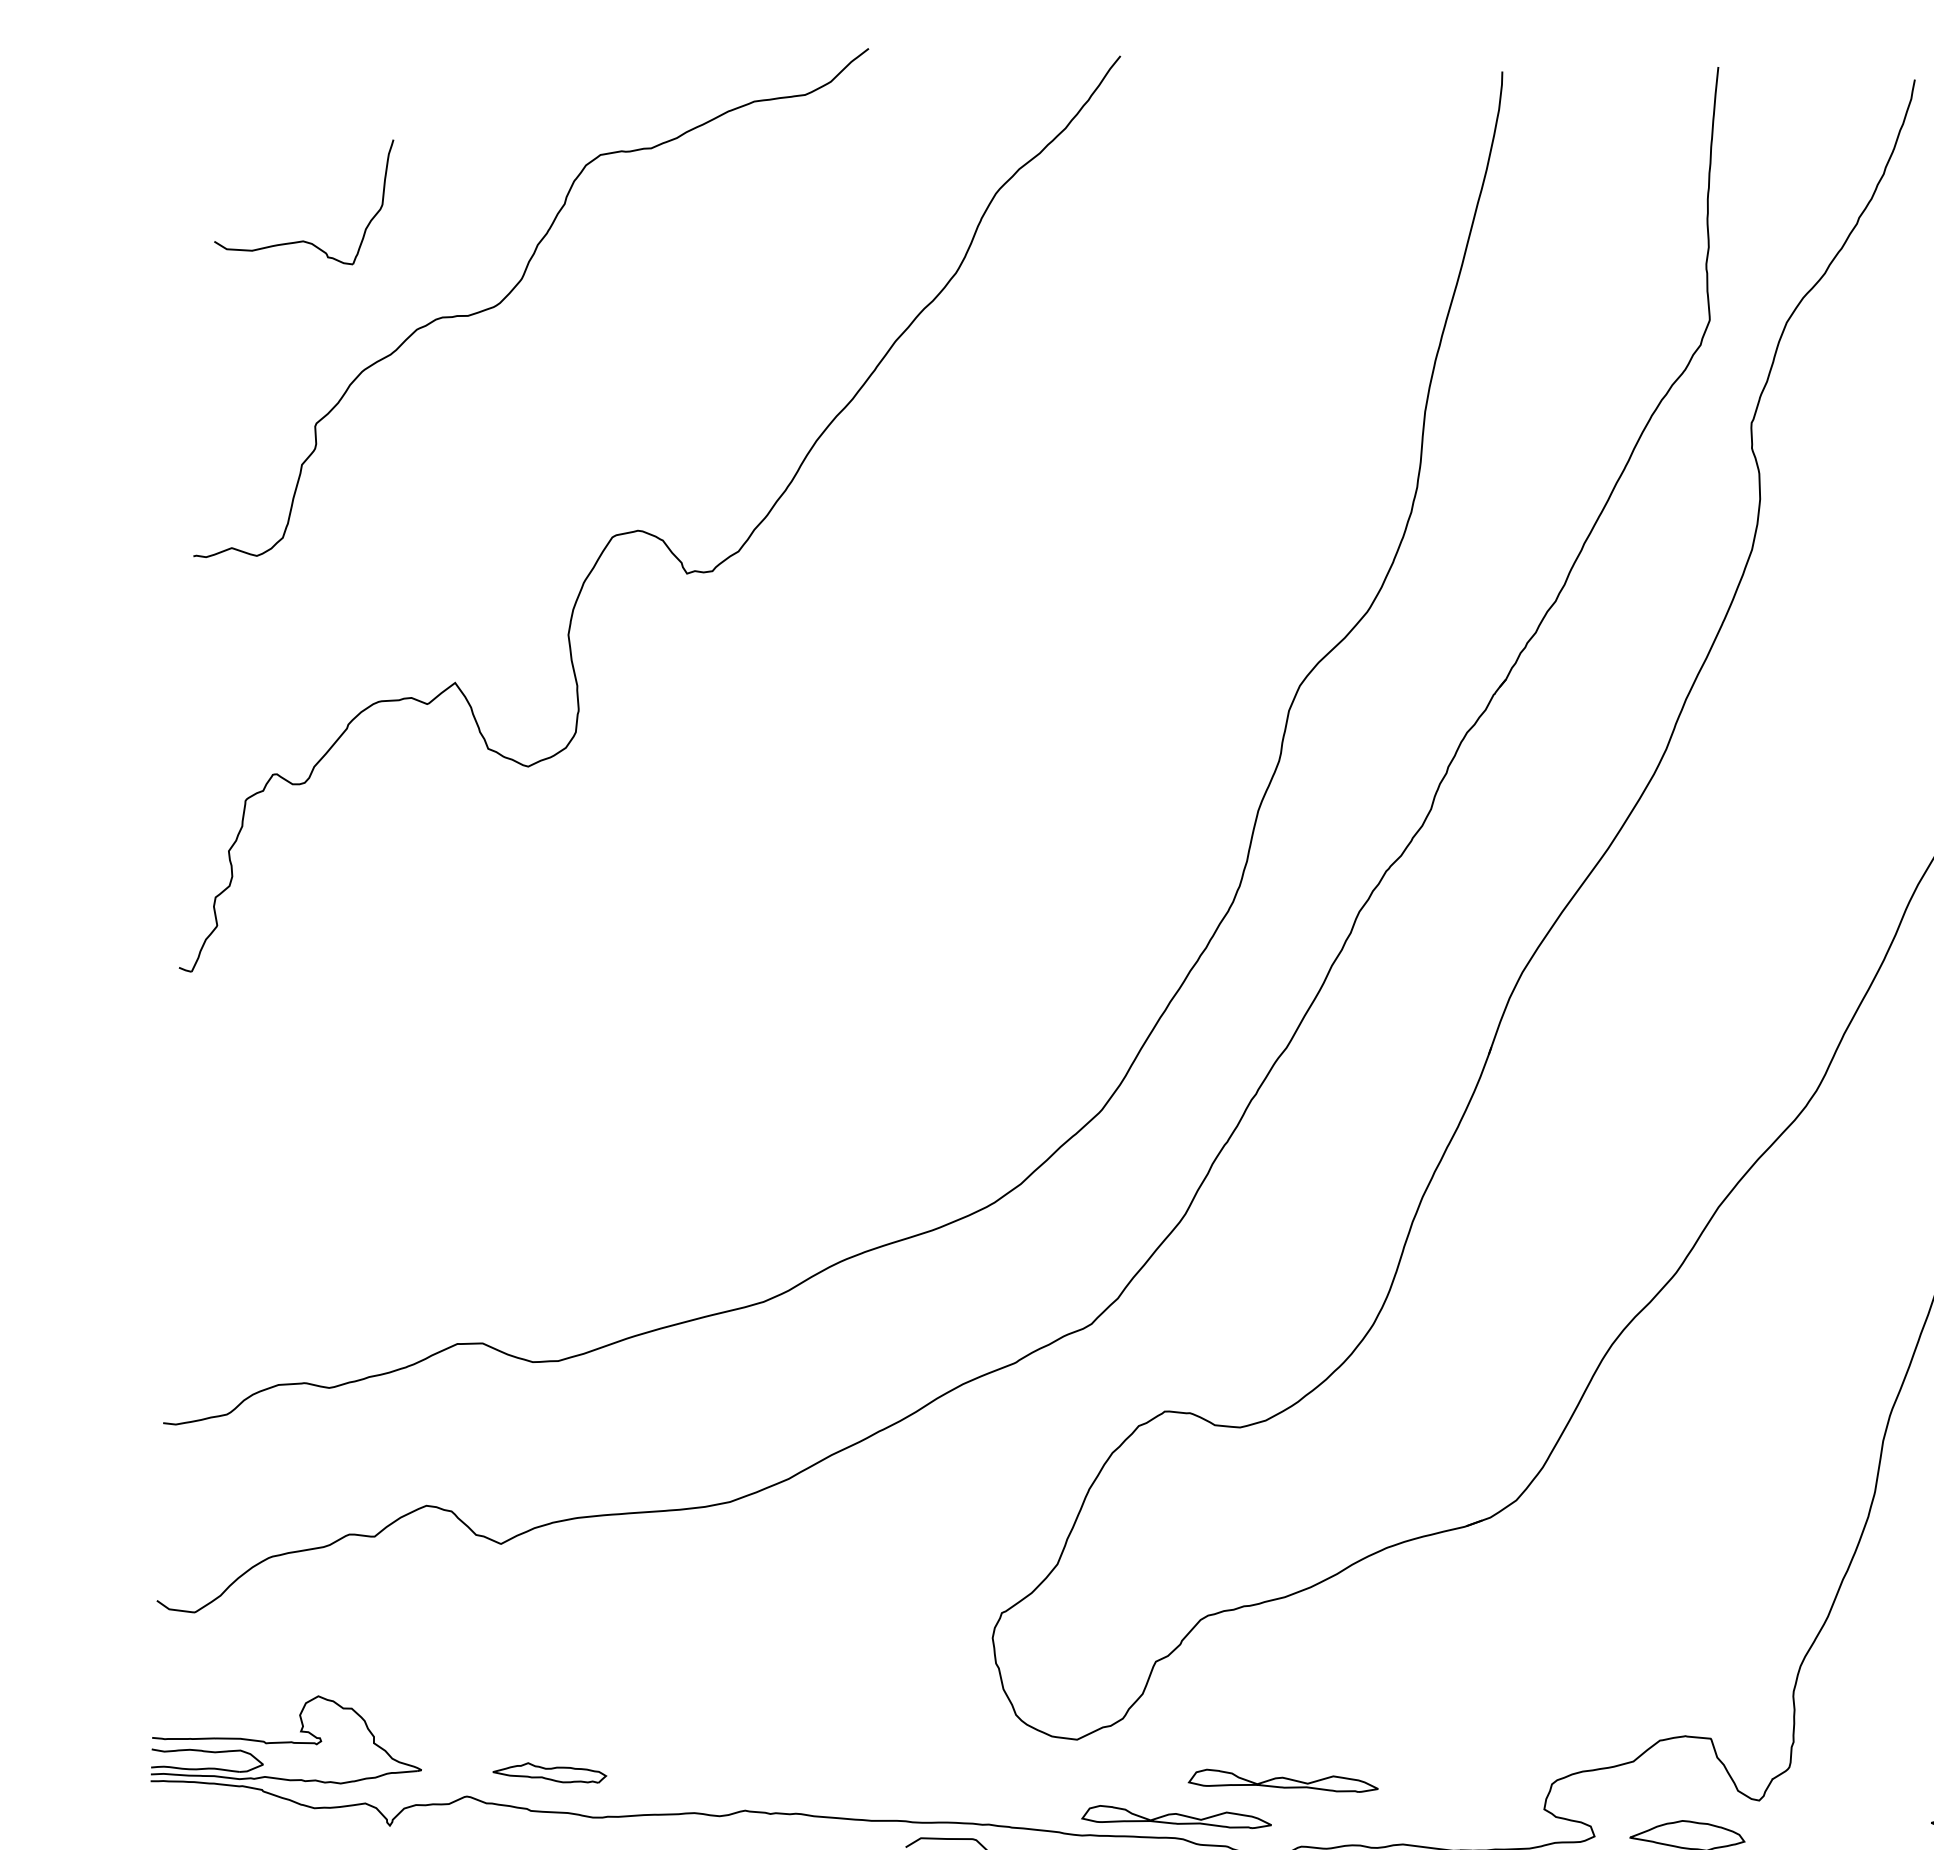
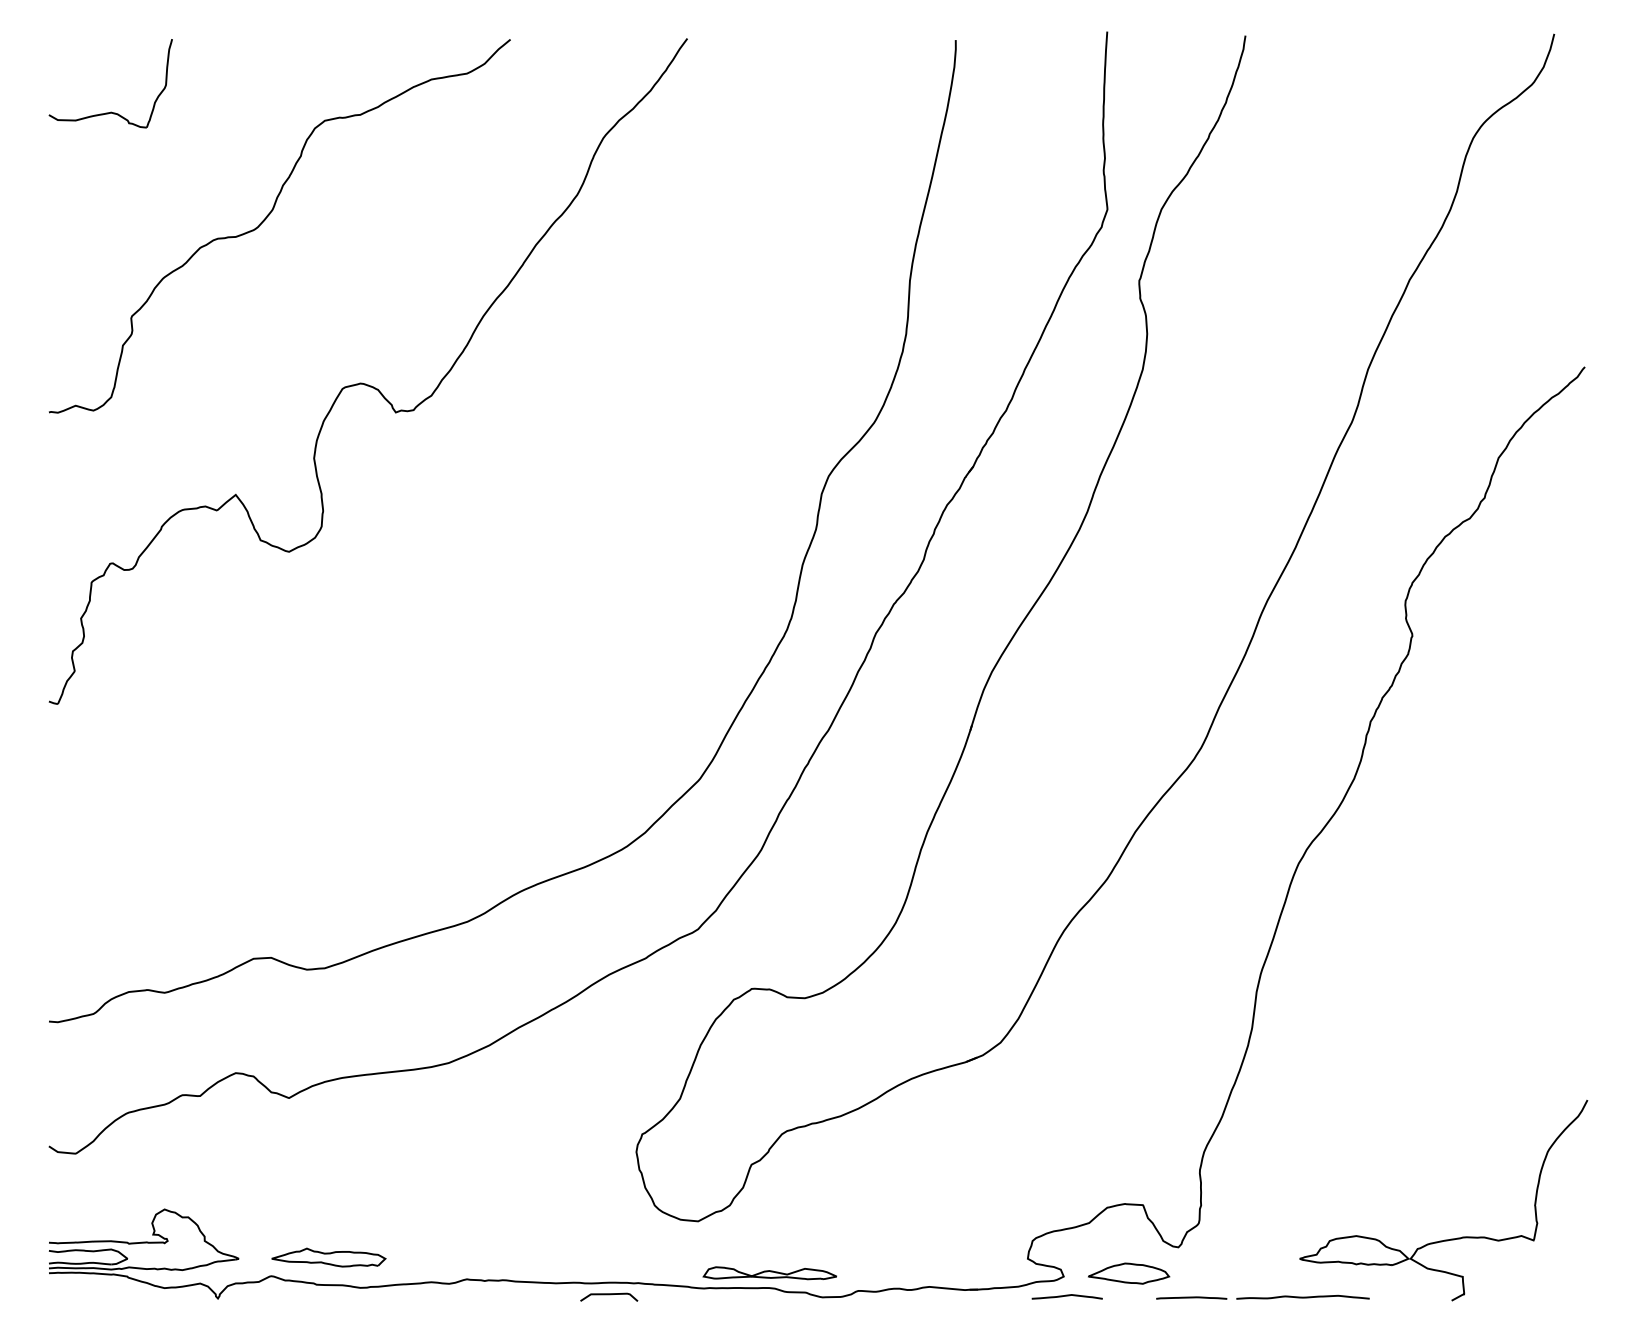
part: (302, 239) -> (110, 111), moved
part: (549, 1772) -> (328, 1257), size x1.43
part: (1282, 1781) -> (843, 1245), removed

